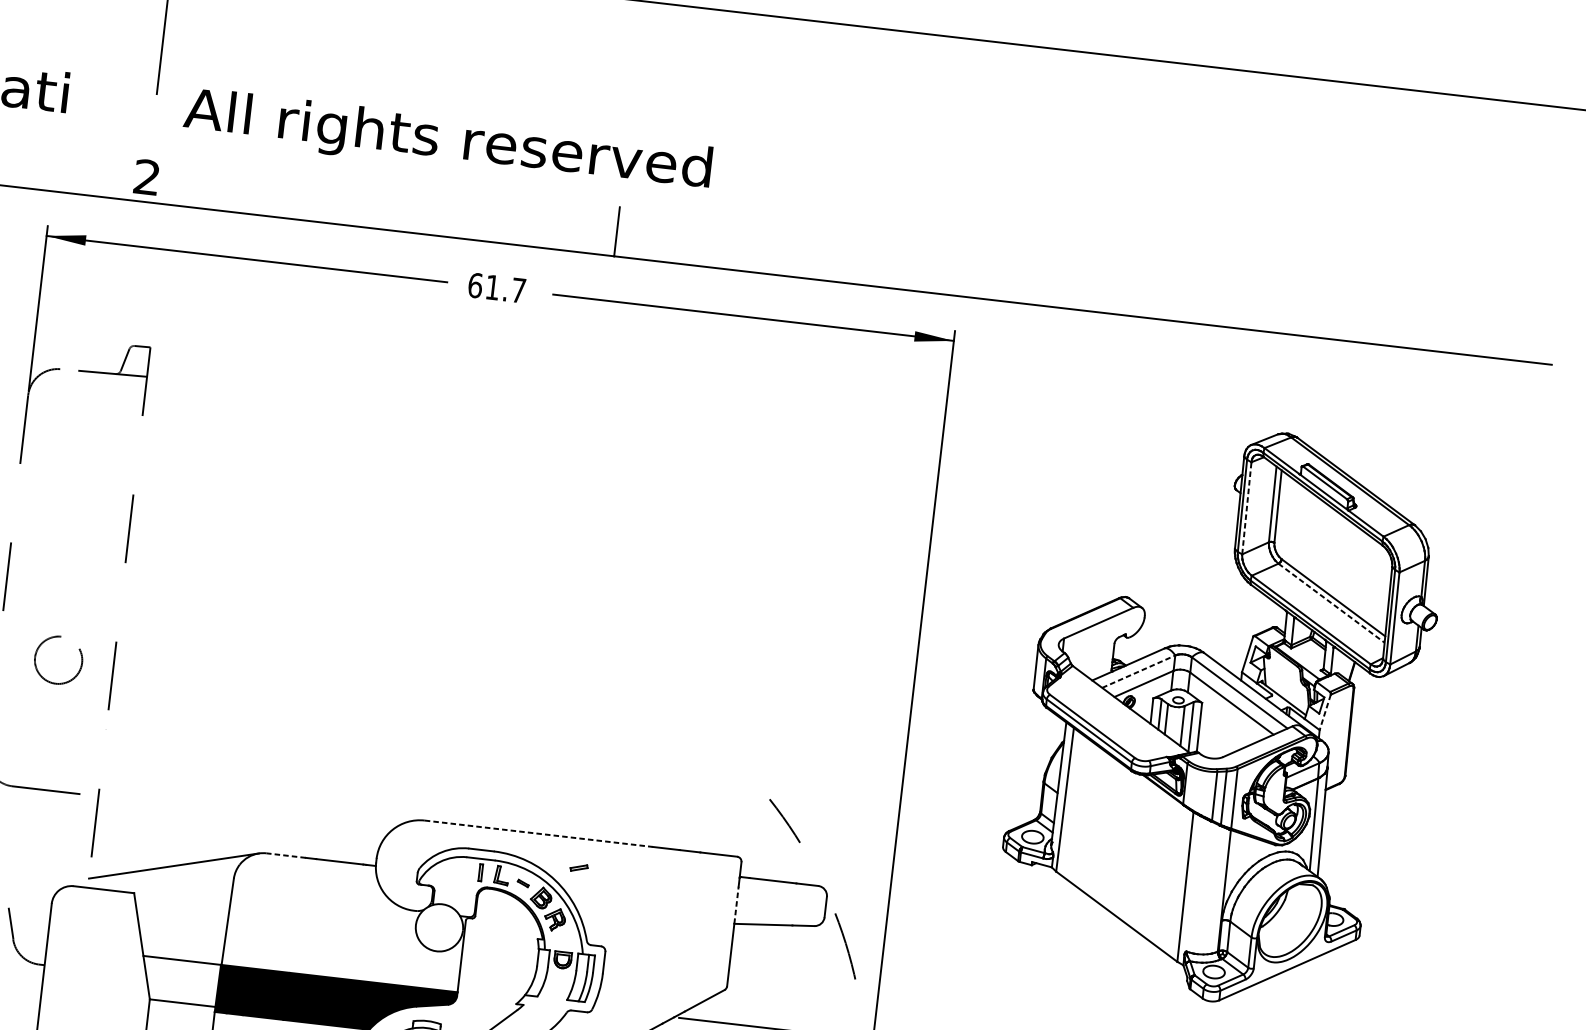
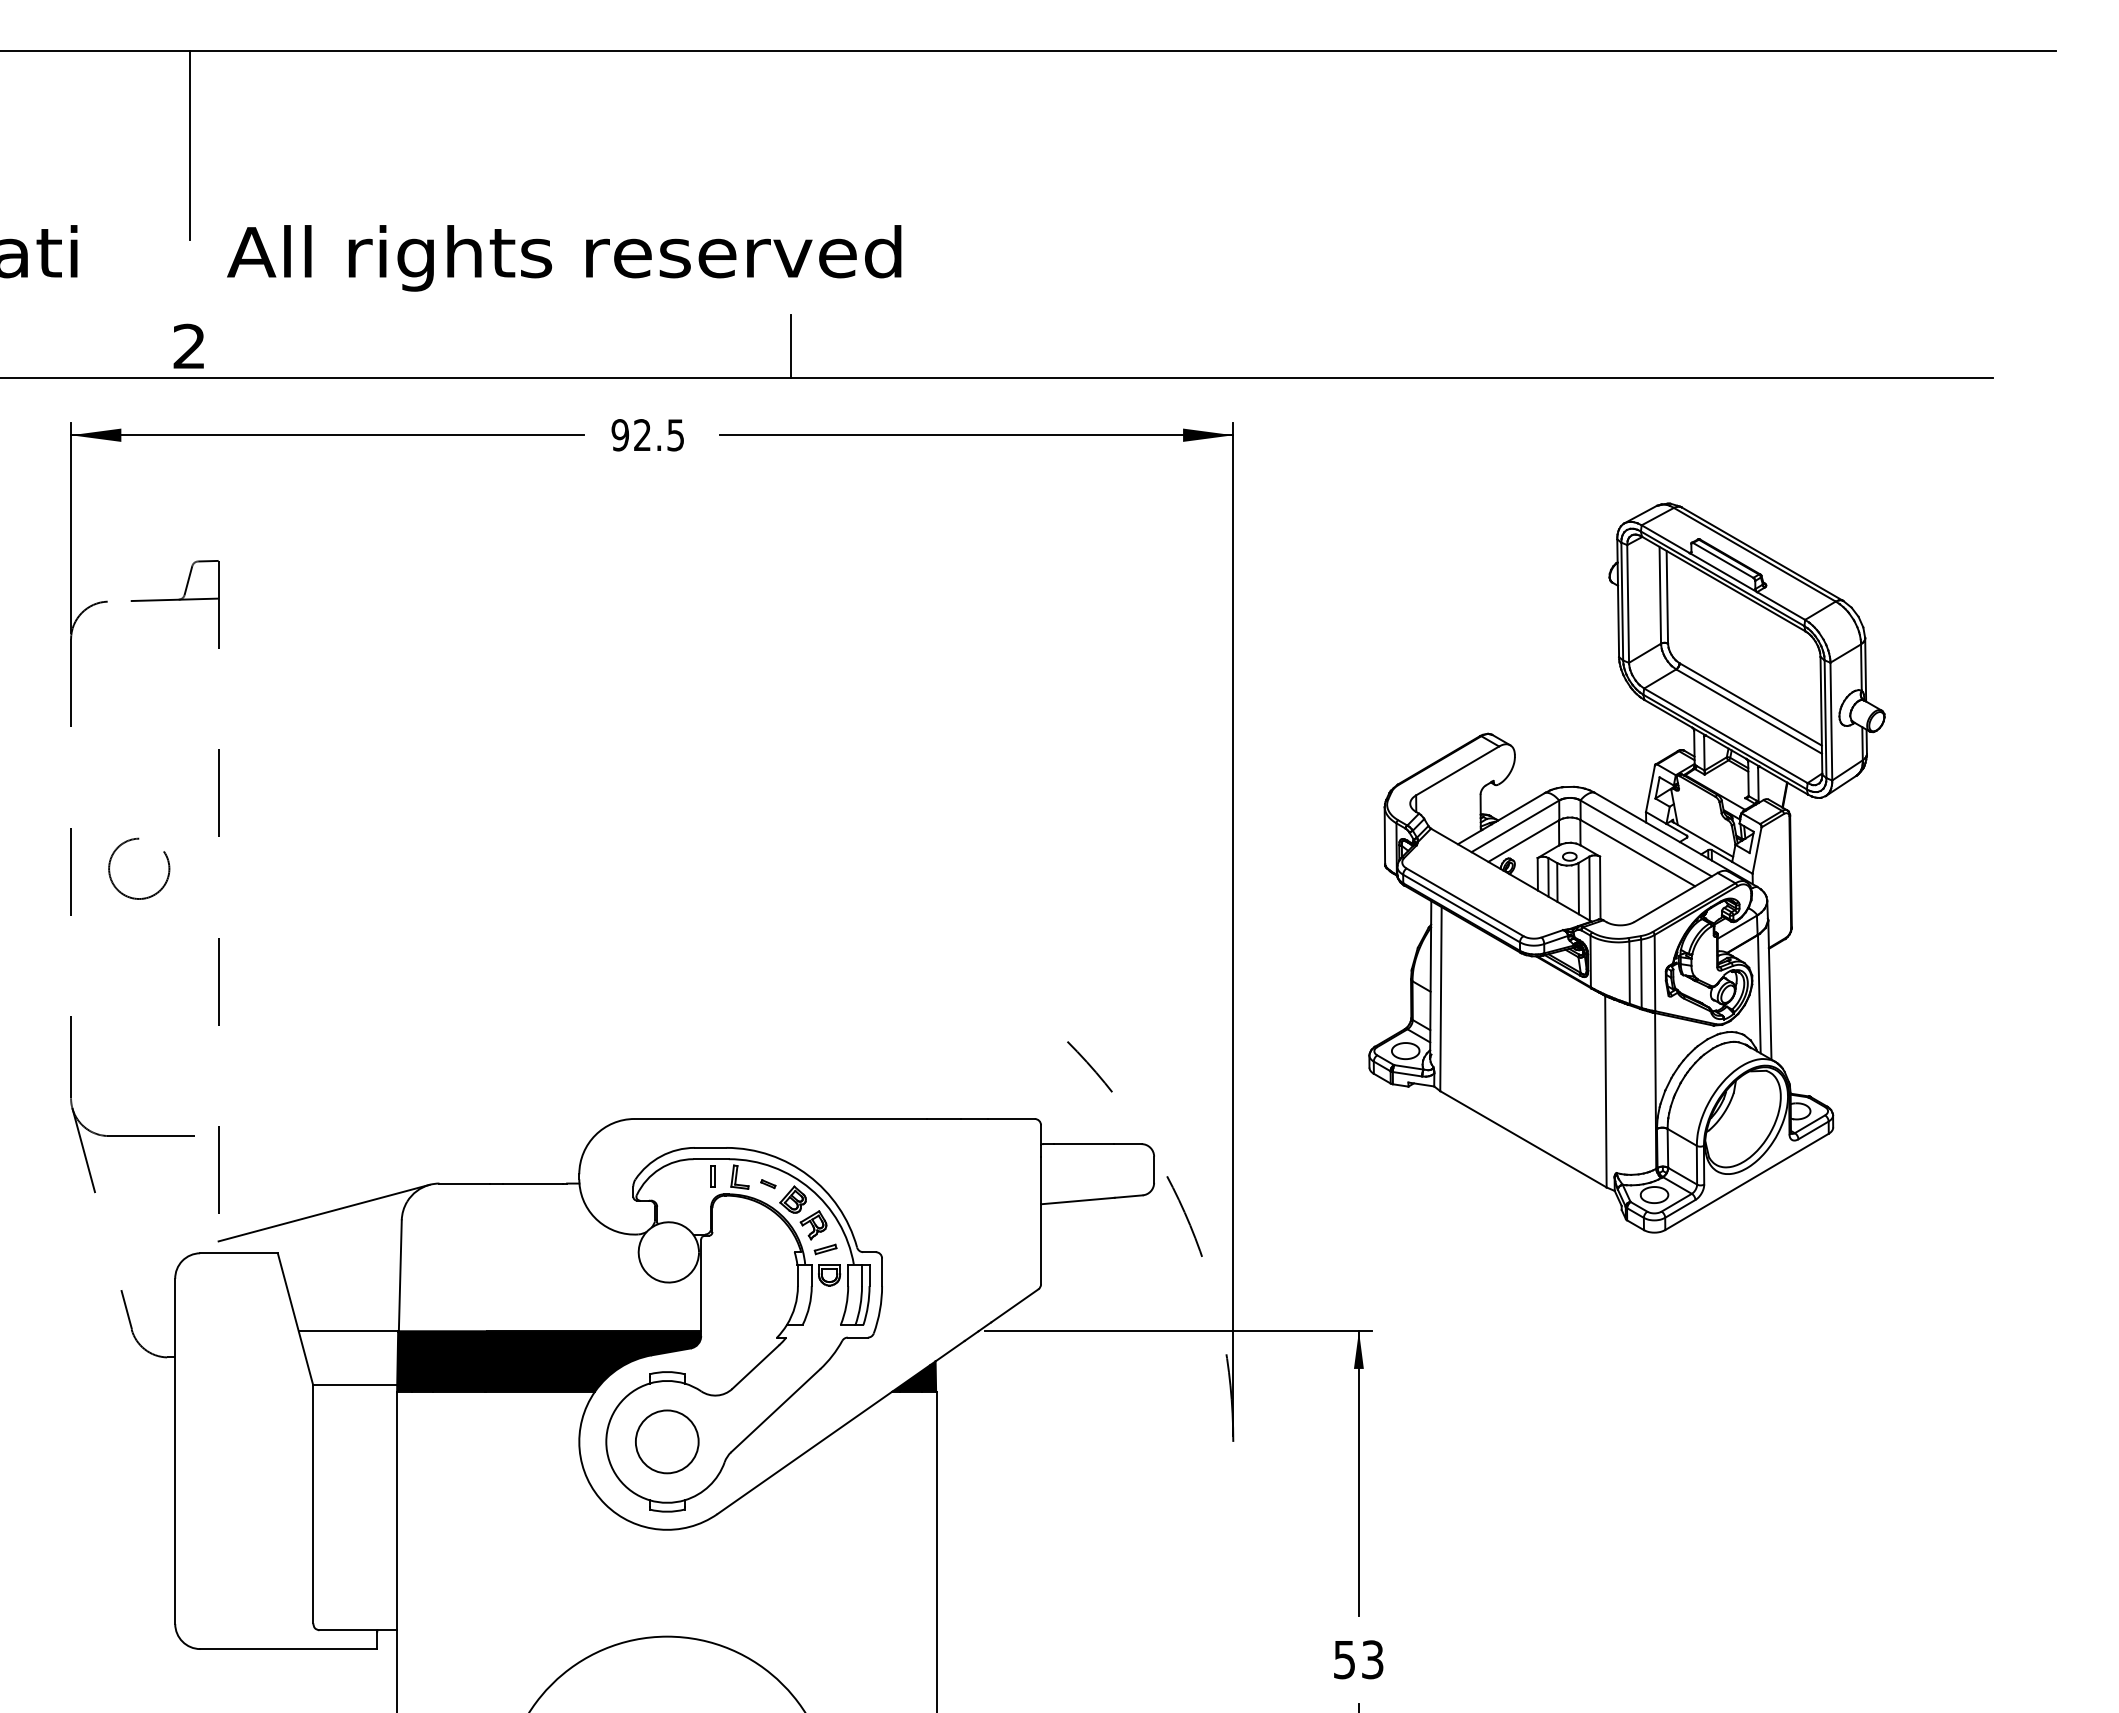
text: (496, 288) -> (647, 435), 61.7 -> 92.5
line: (1247, 507) -> (1628, 603), dashed -> solid
line: (1331, 603) -> (1749, 711), dashed -> solid
part: (56, 637) -> (133, 840), moved
line: (1138, 671) -> (1515, 826), dashed -> solid
line: (1325, 712) -> (1757, 850), dashed -> solid
line: (539, 833) -> (781, 1118), dashed -> solid
line: (286, 855) -> (464, 1183), dashed -> solid
part: (579, 868) -> (825, 1249), moved
line: (736, 905) -> (1041, 1180), dashed -> solid

